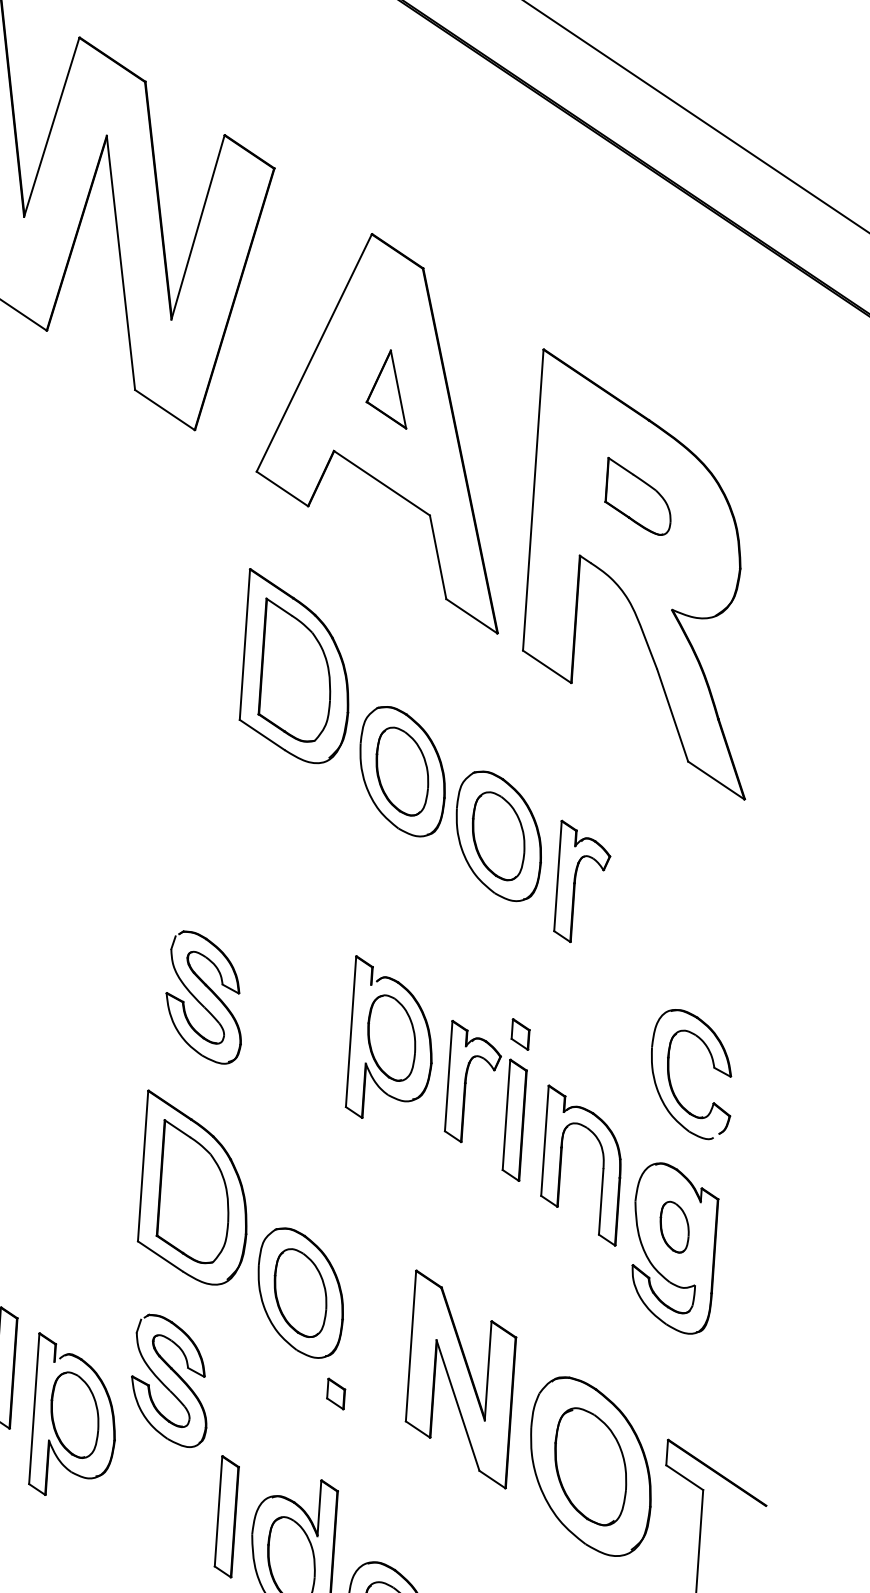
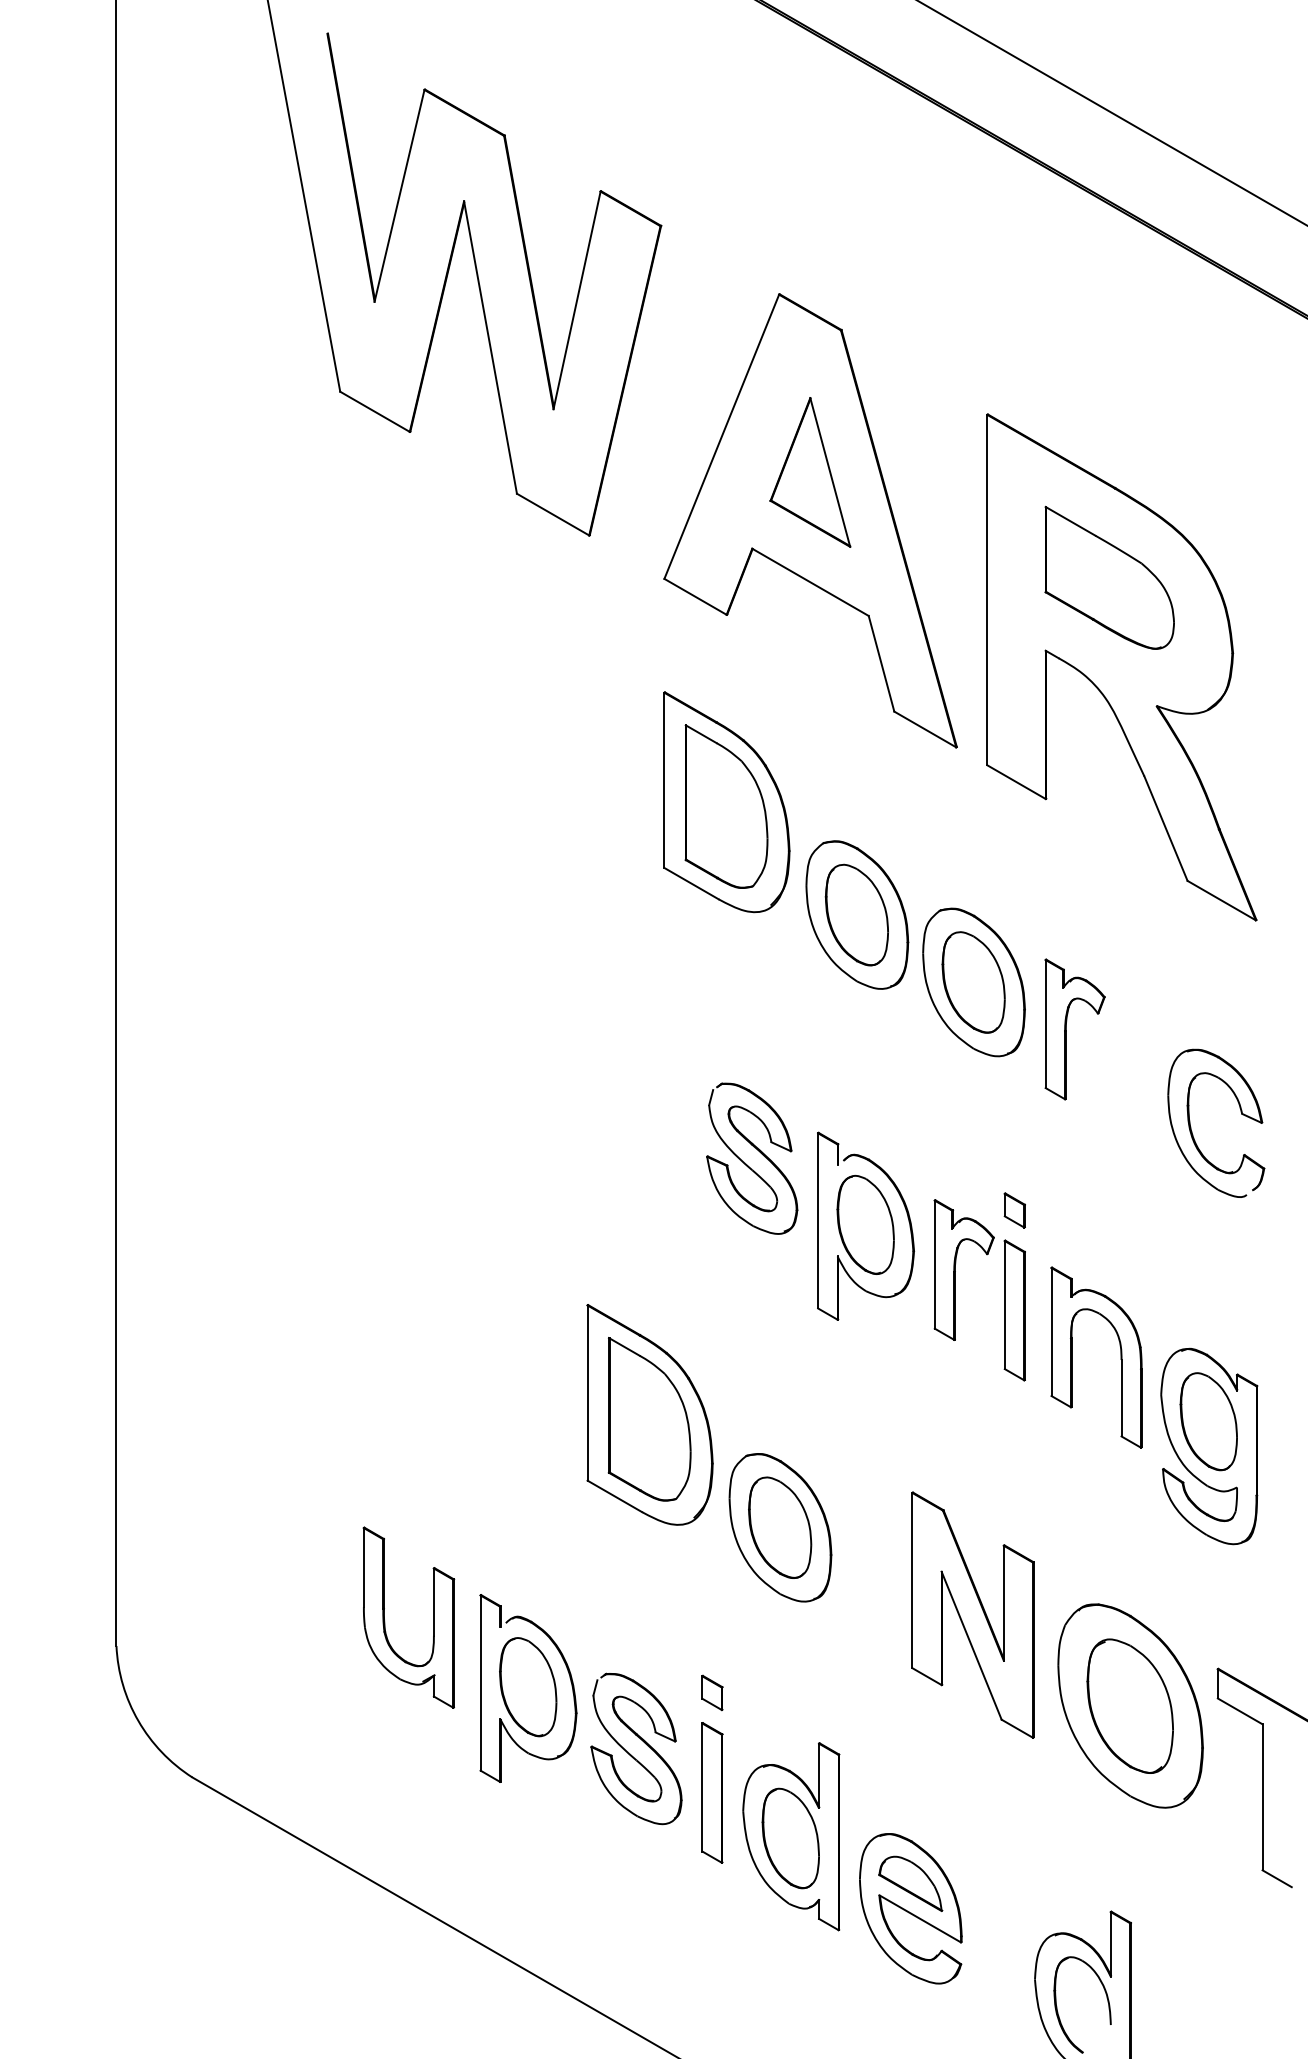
part: (388, 388) -> (810, 472), size x1.67
part: (638, 496) -> (1109, 577), size x1.67
part: (199, 1001) -> (746, 1163), moved
part: (670, 1075) -> (1191, 1126), moved
part: (674, 1226) -> (1208, 1421), size x1.67
part: (165, 1384) -> (630, 1753), moved
part: (336, 1393) -> (712, 1692), moved

